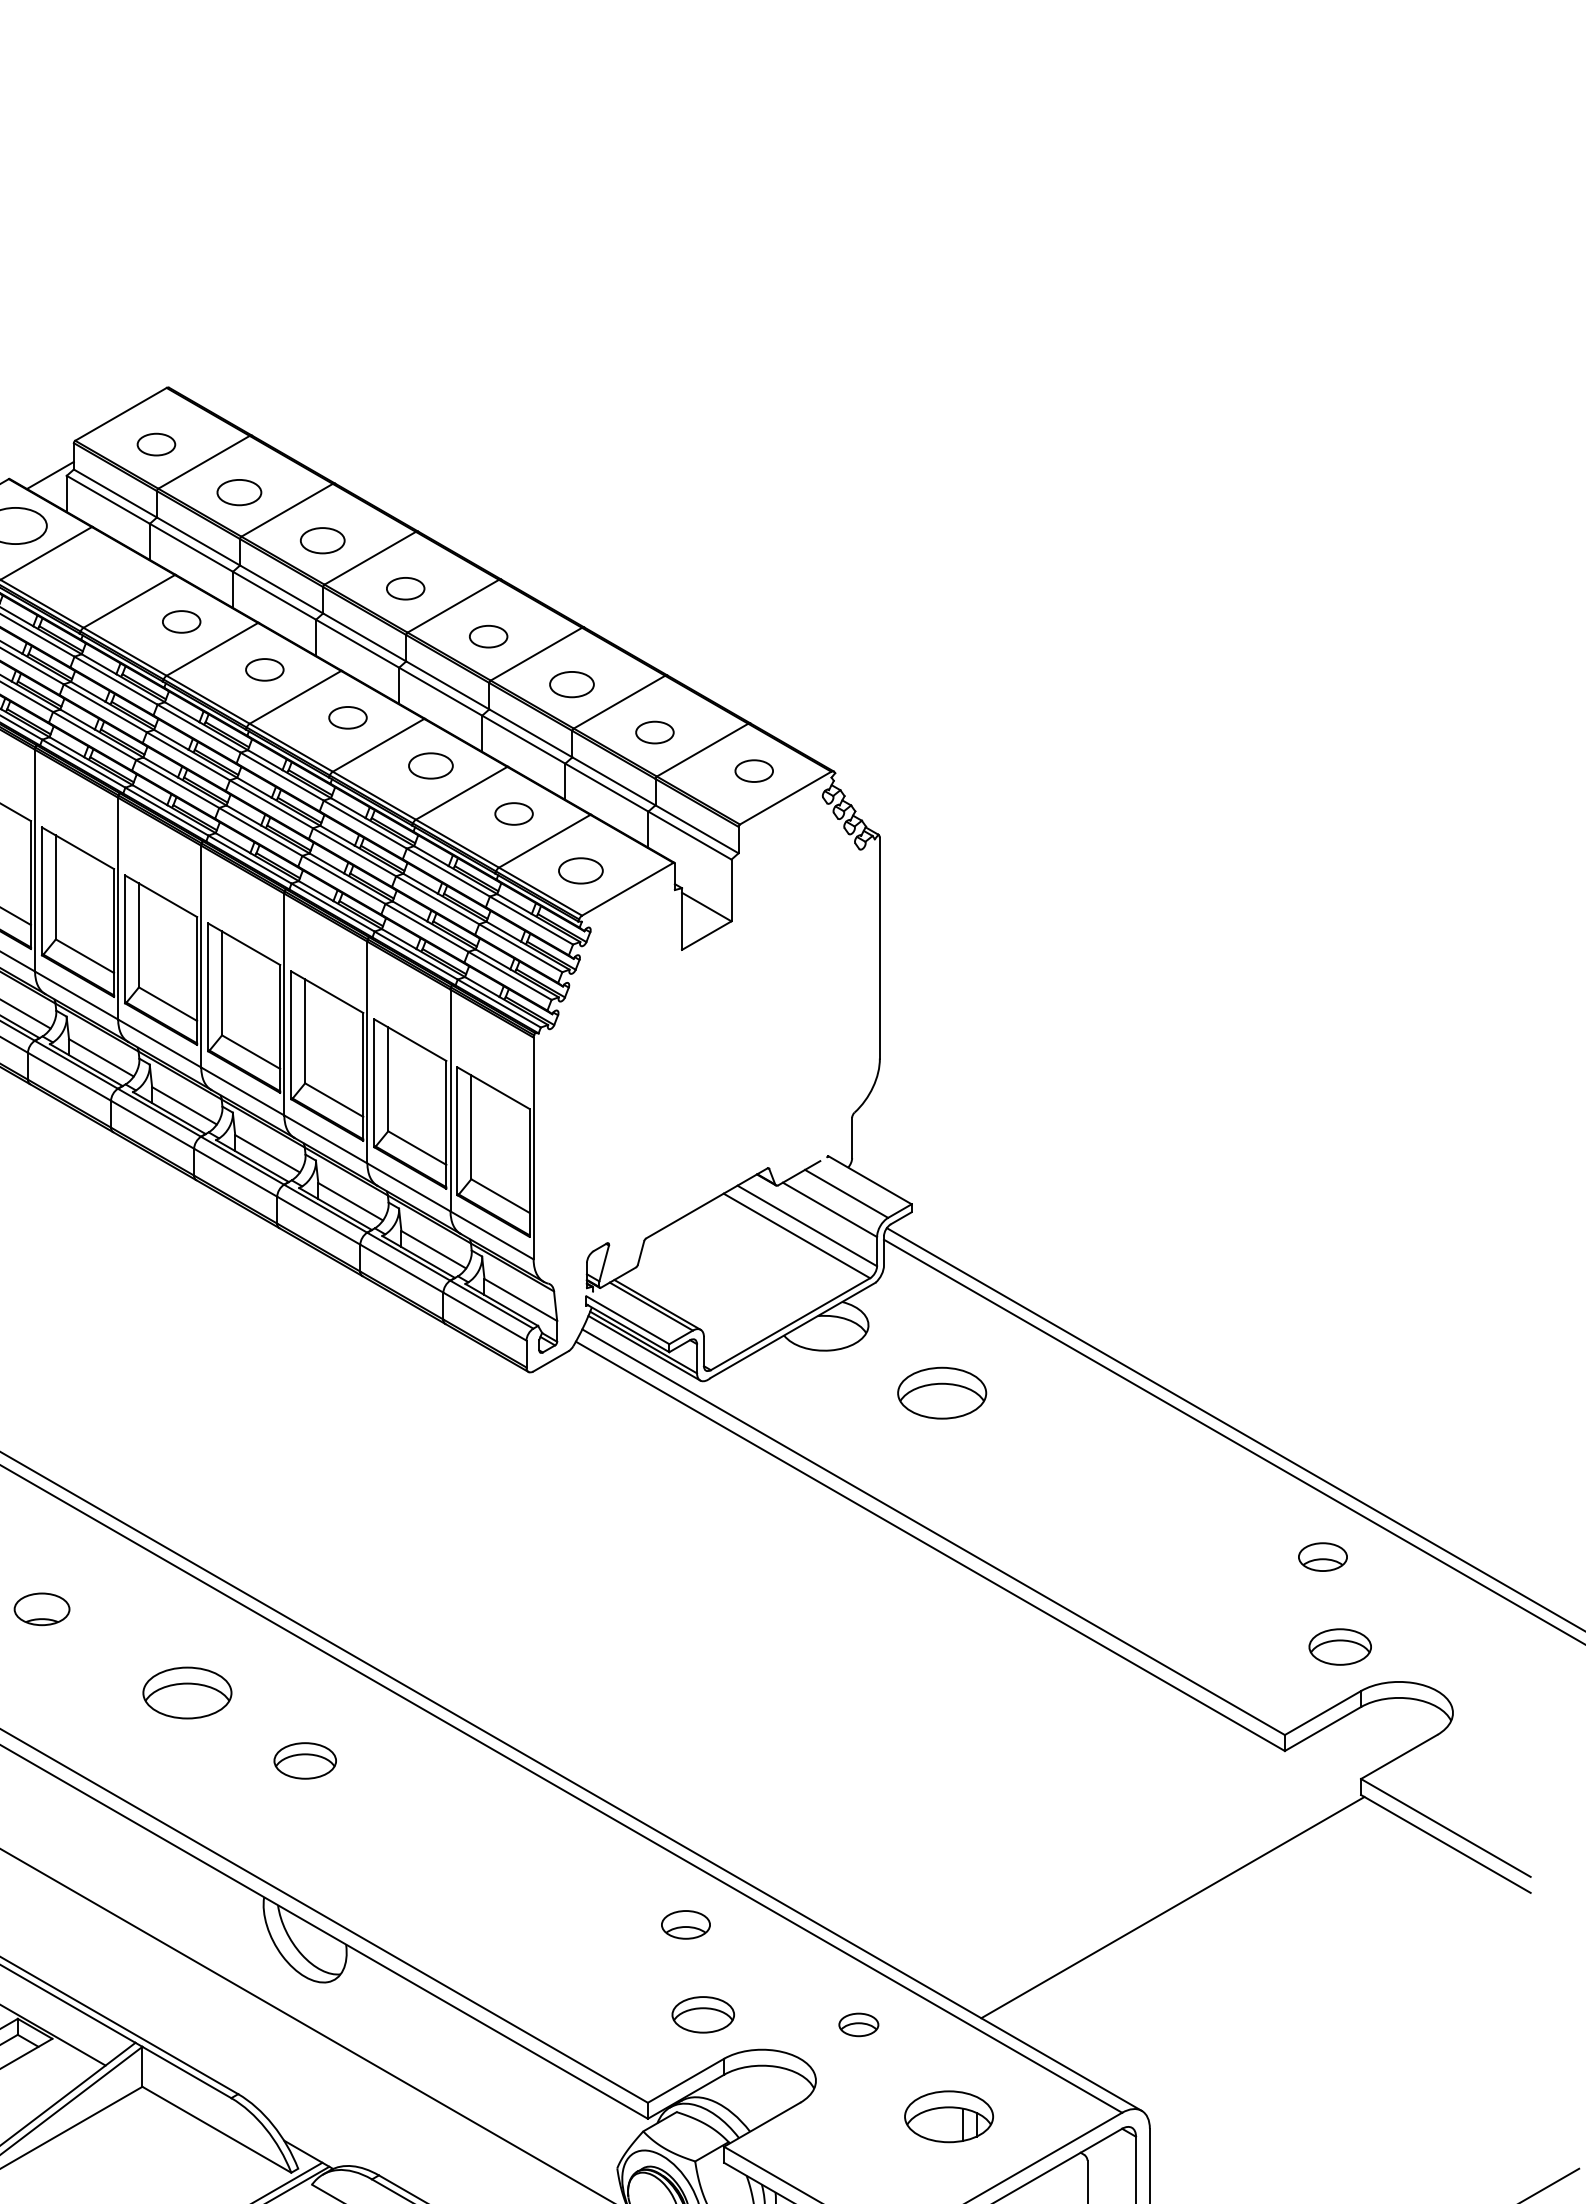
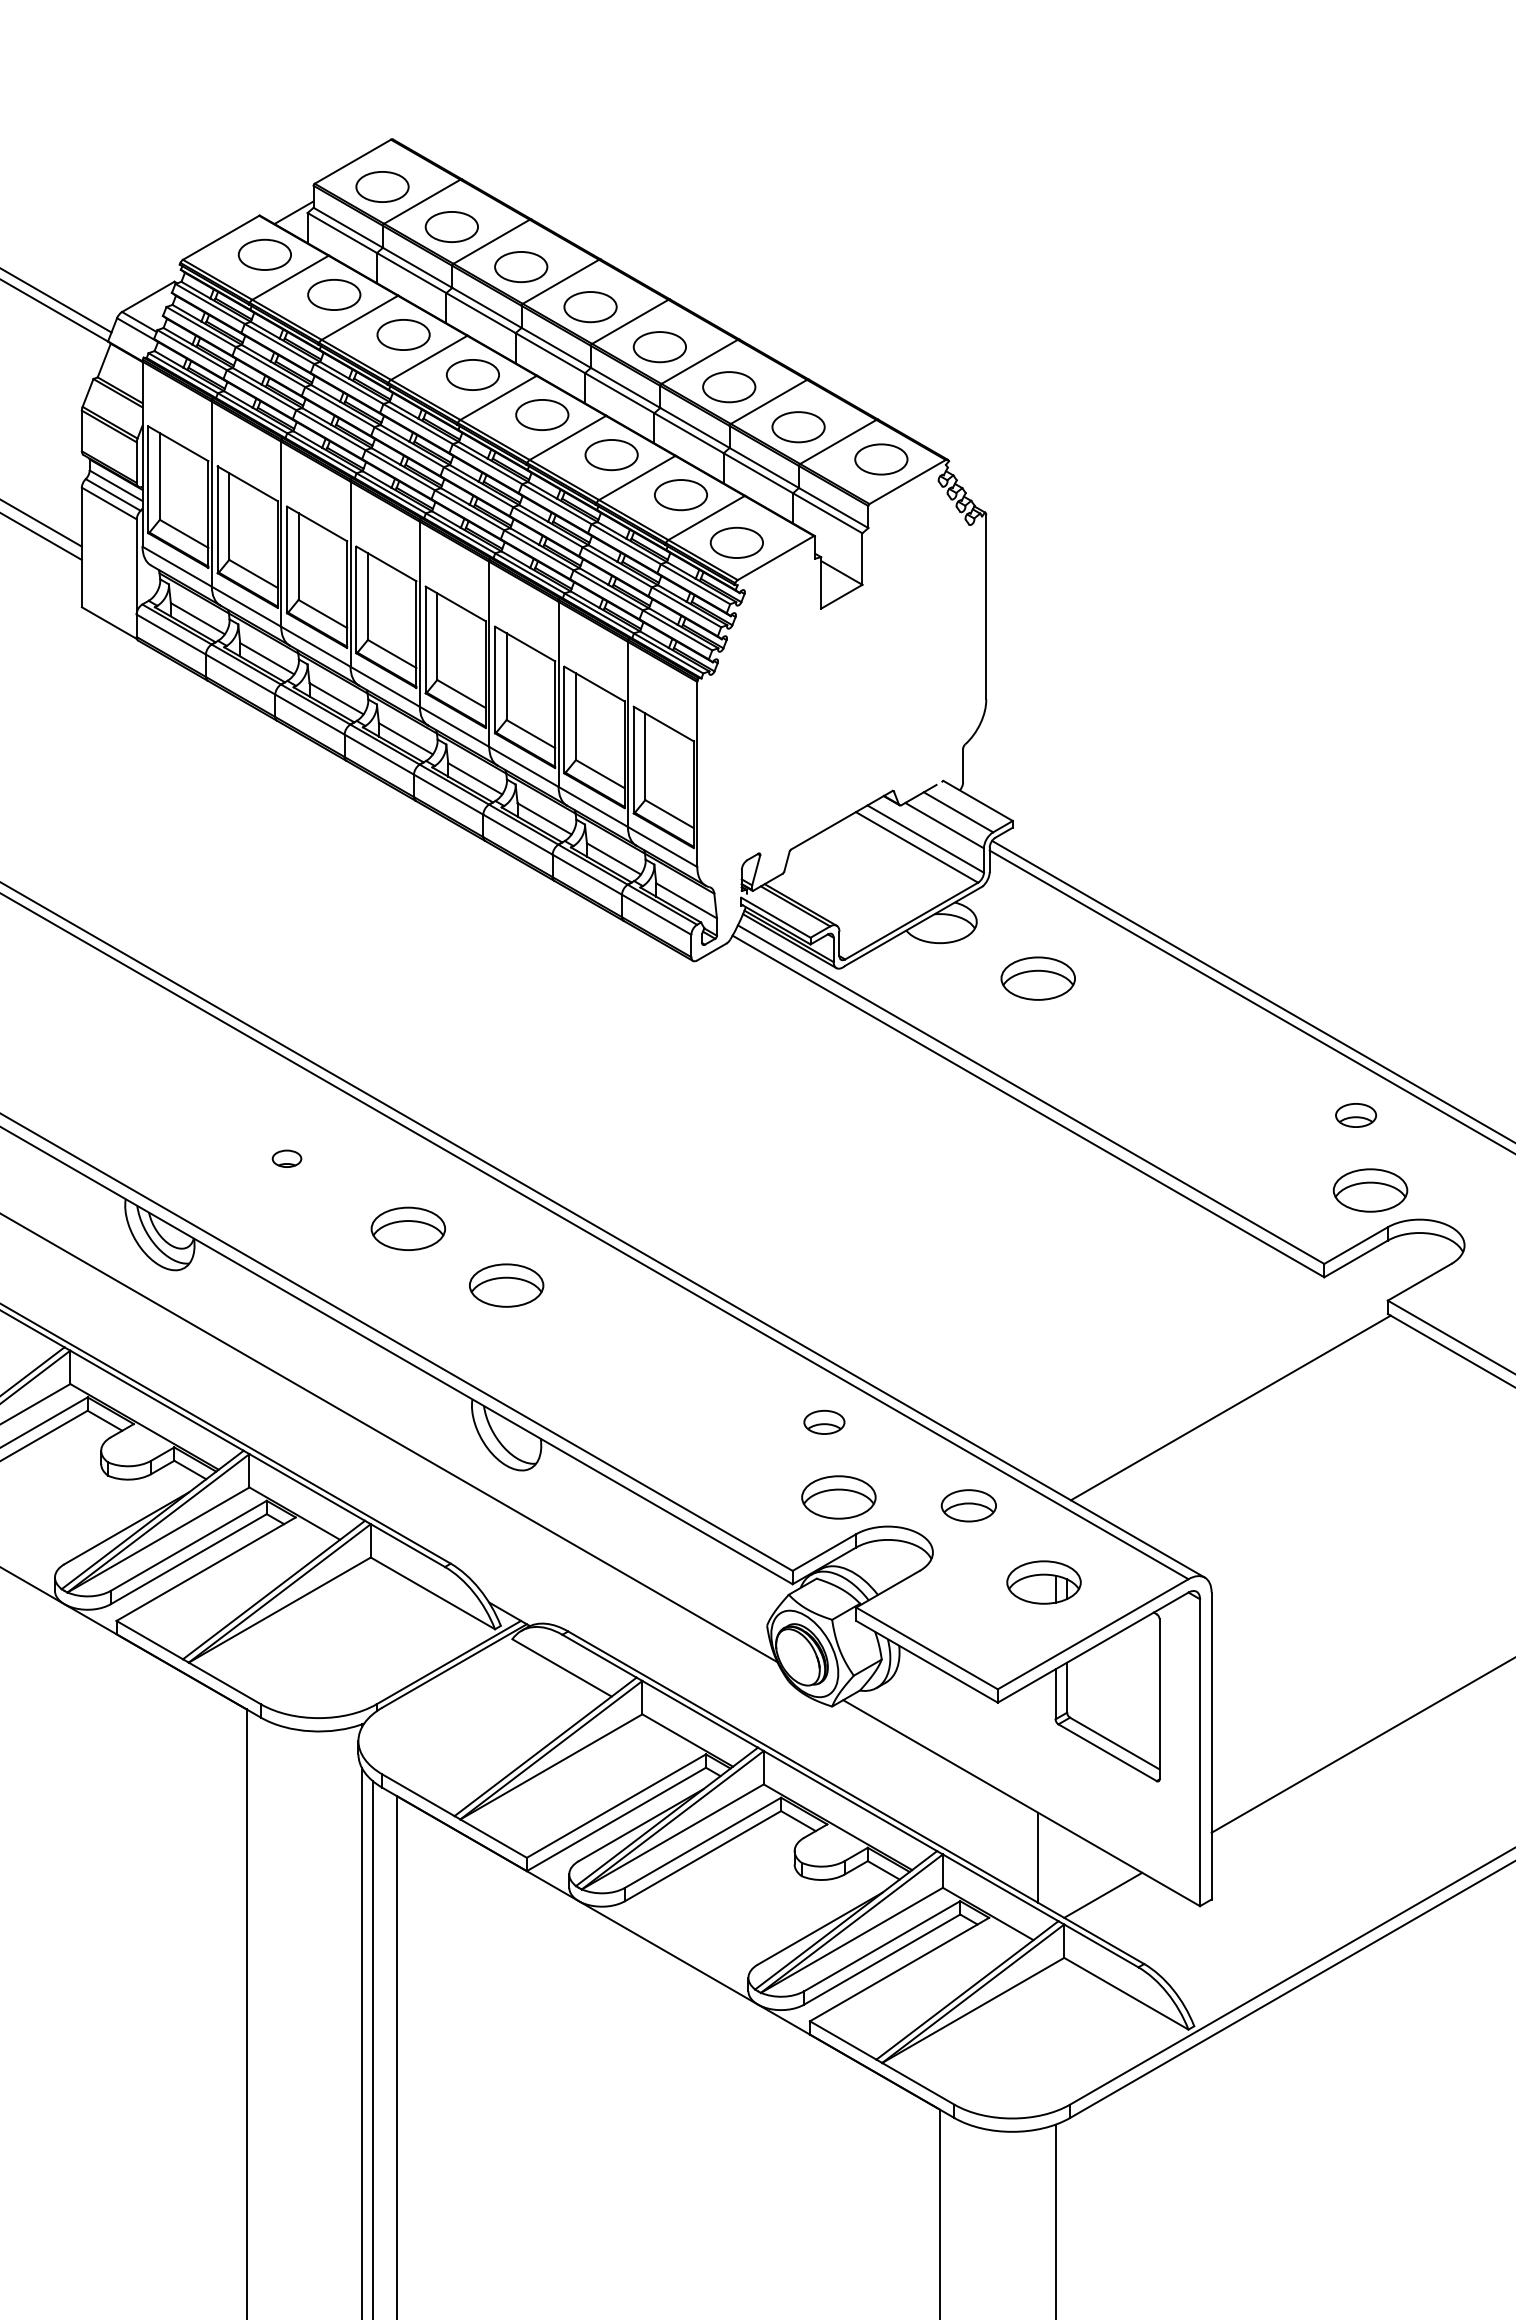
part: (156, 444) -> (382, 186), size x1.67
part: (239, 491) -> (451, 226), size x1.43
part: (322, 541) -> (521, 267), size x1.43
part: (98, 573) -> (334, 294), added
part: (405, 589) -> (590, 307), size x1.67
part: (181, 621) -> (403, 334), size x1.67
part: (488, 636) -> (659, 347), size x1.67
part: (264, 669) -> (472, 374), size x1.67
part: (572, 684) -> (729, 387), size x1.43
part: (348, 717) -> (542, 414), size x1.67
part: (654, 732) -> (798, 427), size x1.67
part: (430, 766) -> (611, 455), size x1.43
part: (754, 771) -> (881, 459), size x1.67
part: (513, 814) -> (680, 495), size x1.67
part: (580, 870) -> (736, 542), size x1.43
part: (41, 1608) -> (286, 1158), size x0.62
part: (1340, 1647) -> (1370, 1190), size x1.43
part: (305, 1760) -> (506, 1285), size x1.43
part: (702, 2014) -> (838, 1497), size x1.43
part: (858, 2024) -> (968, 1505), size x1.67

